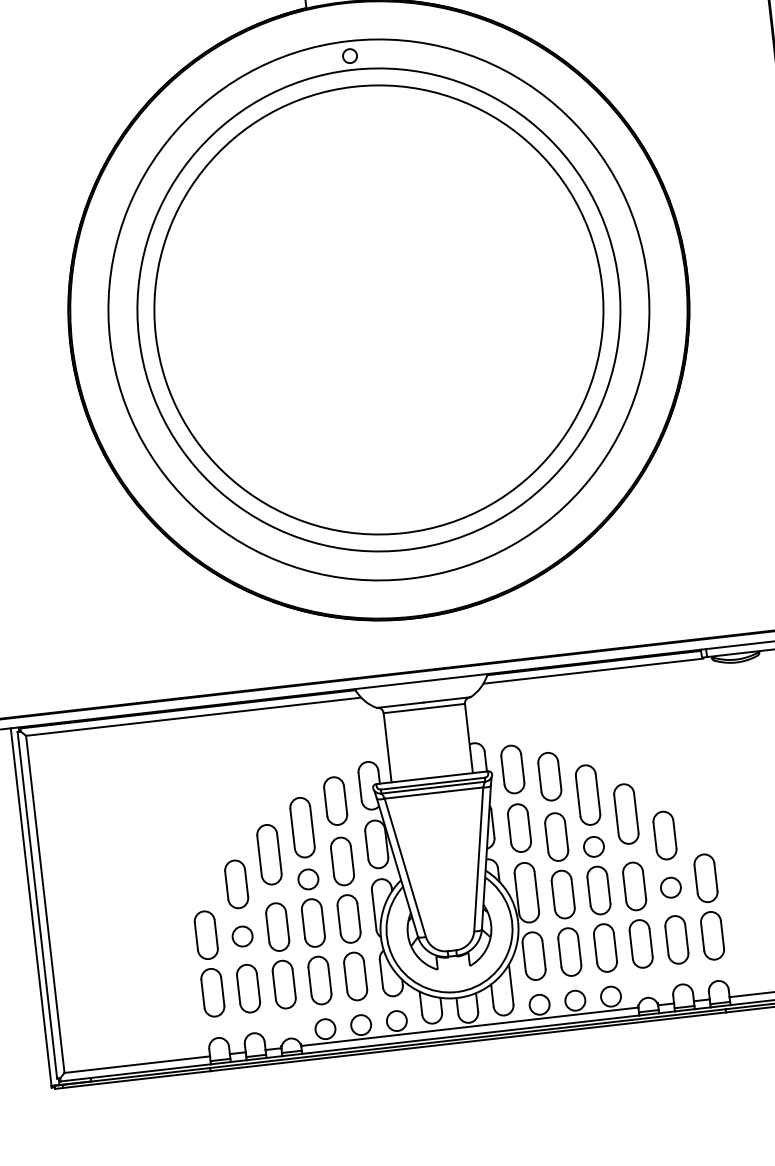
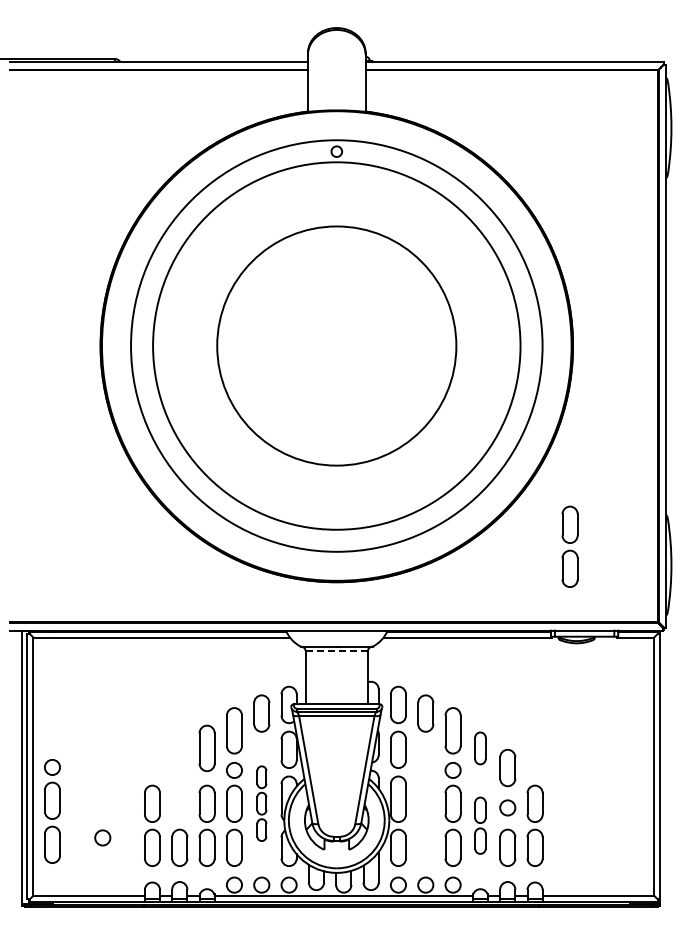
circle: (378, 309) -> (336, 345), size x0.7
part: (712, 537) -> (569, 546), added
line: (423, 708) -> (336, 651), solid -> dashed
part: (626, 814) -> (480, 748), size x0.7
part: (236, 883) -> (179, 767), removed
part: (562, 894) -> (425, 803), removed
part: (637, 914) -> (480, 825), size x0.7
part: (348, 918) -> (261, 803), size x0.6
circle: (242, 935) -> (102, 837), moved
part: (76, 960) -> (52, 811), added

